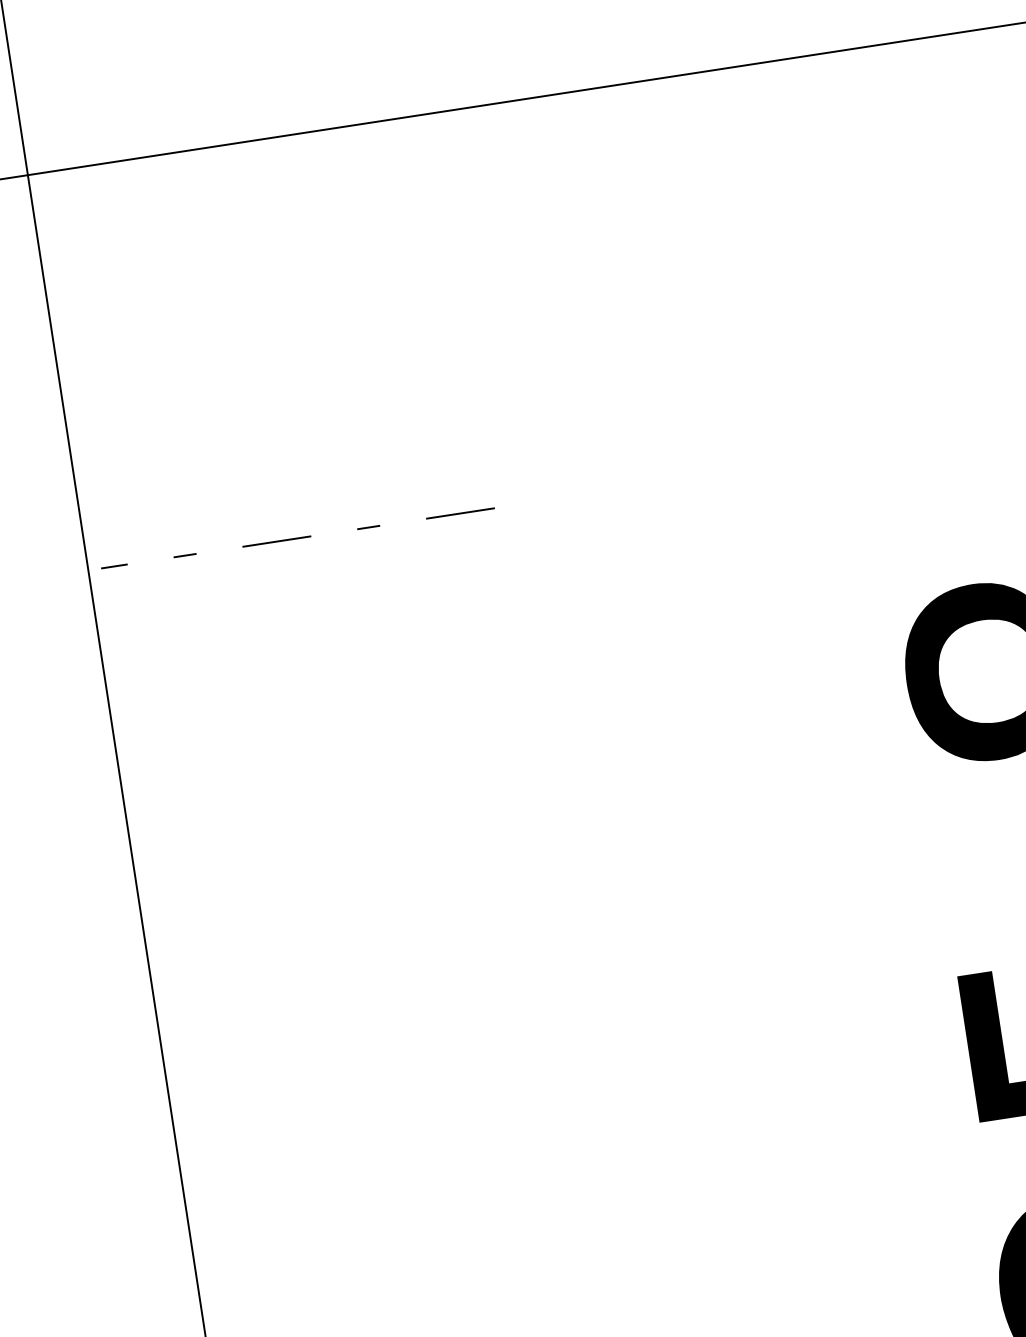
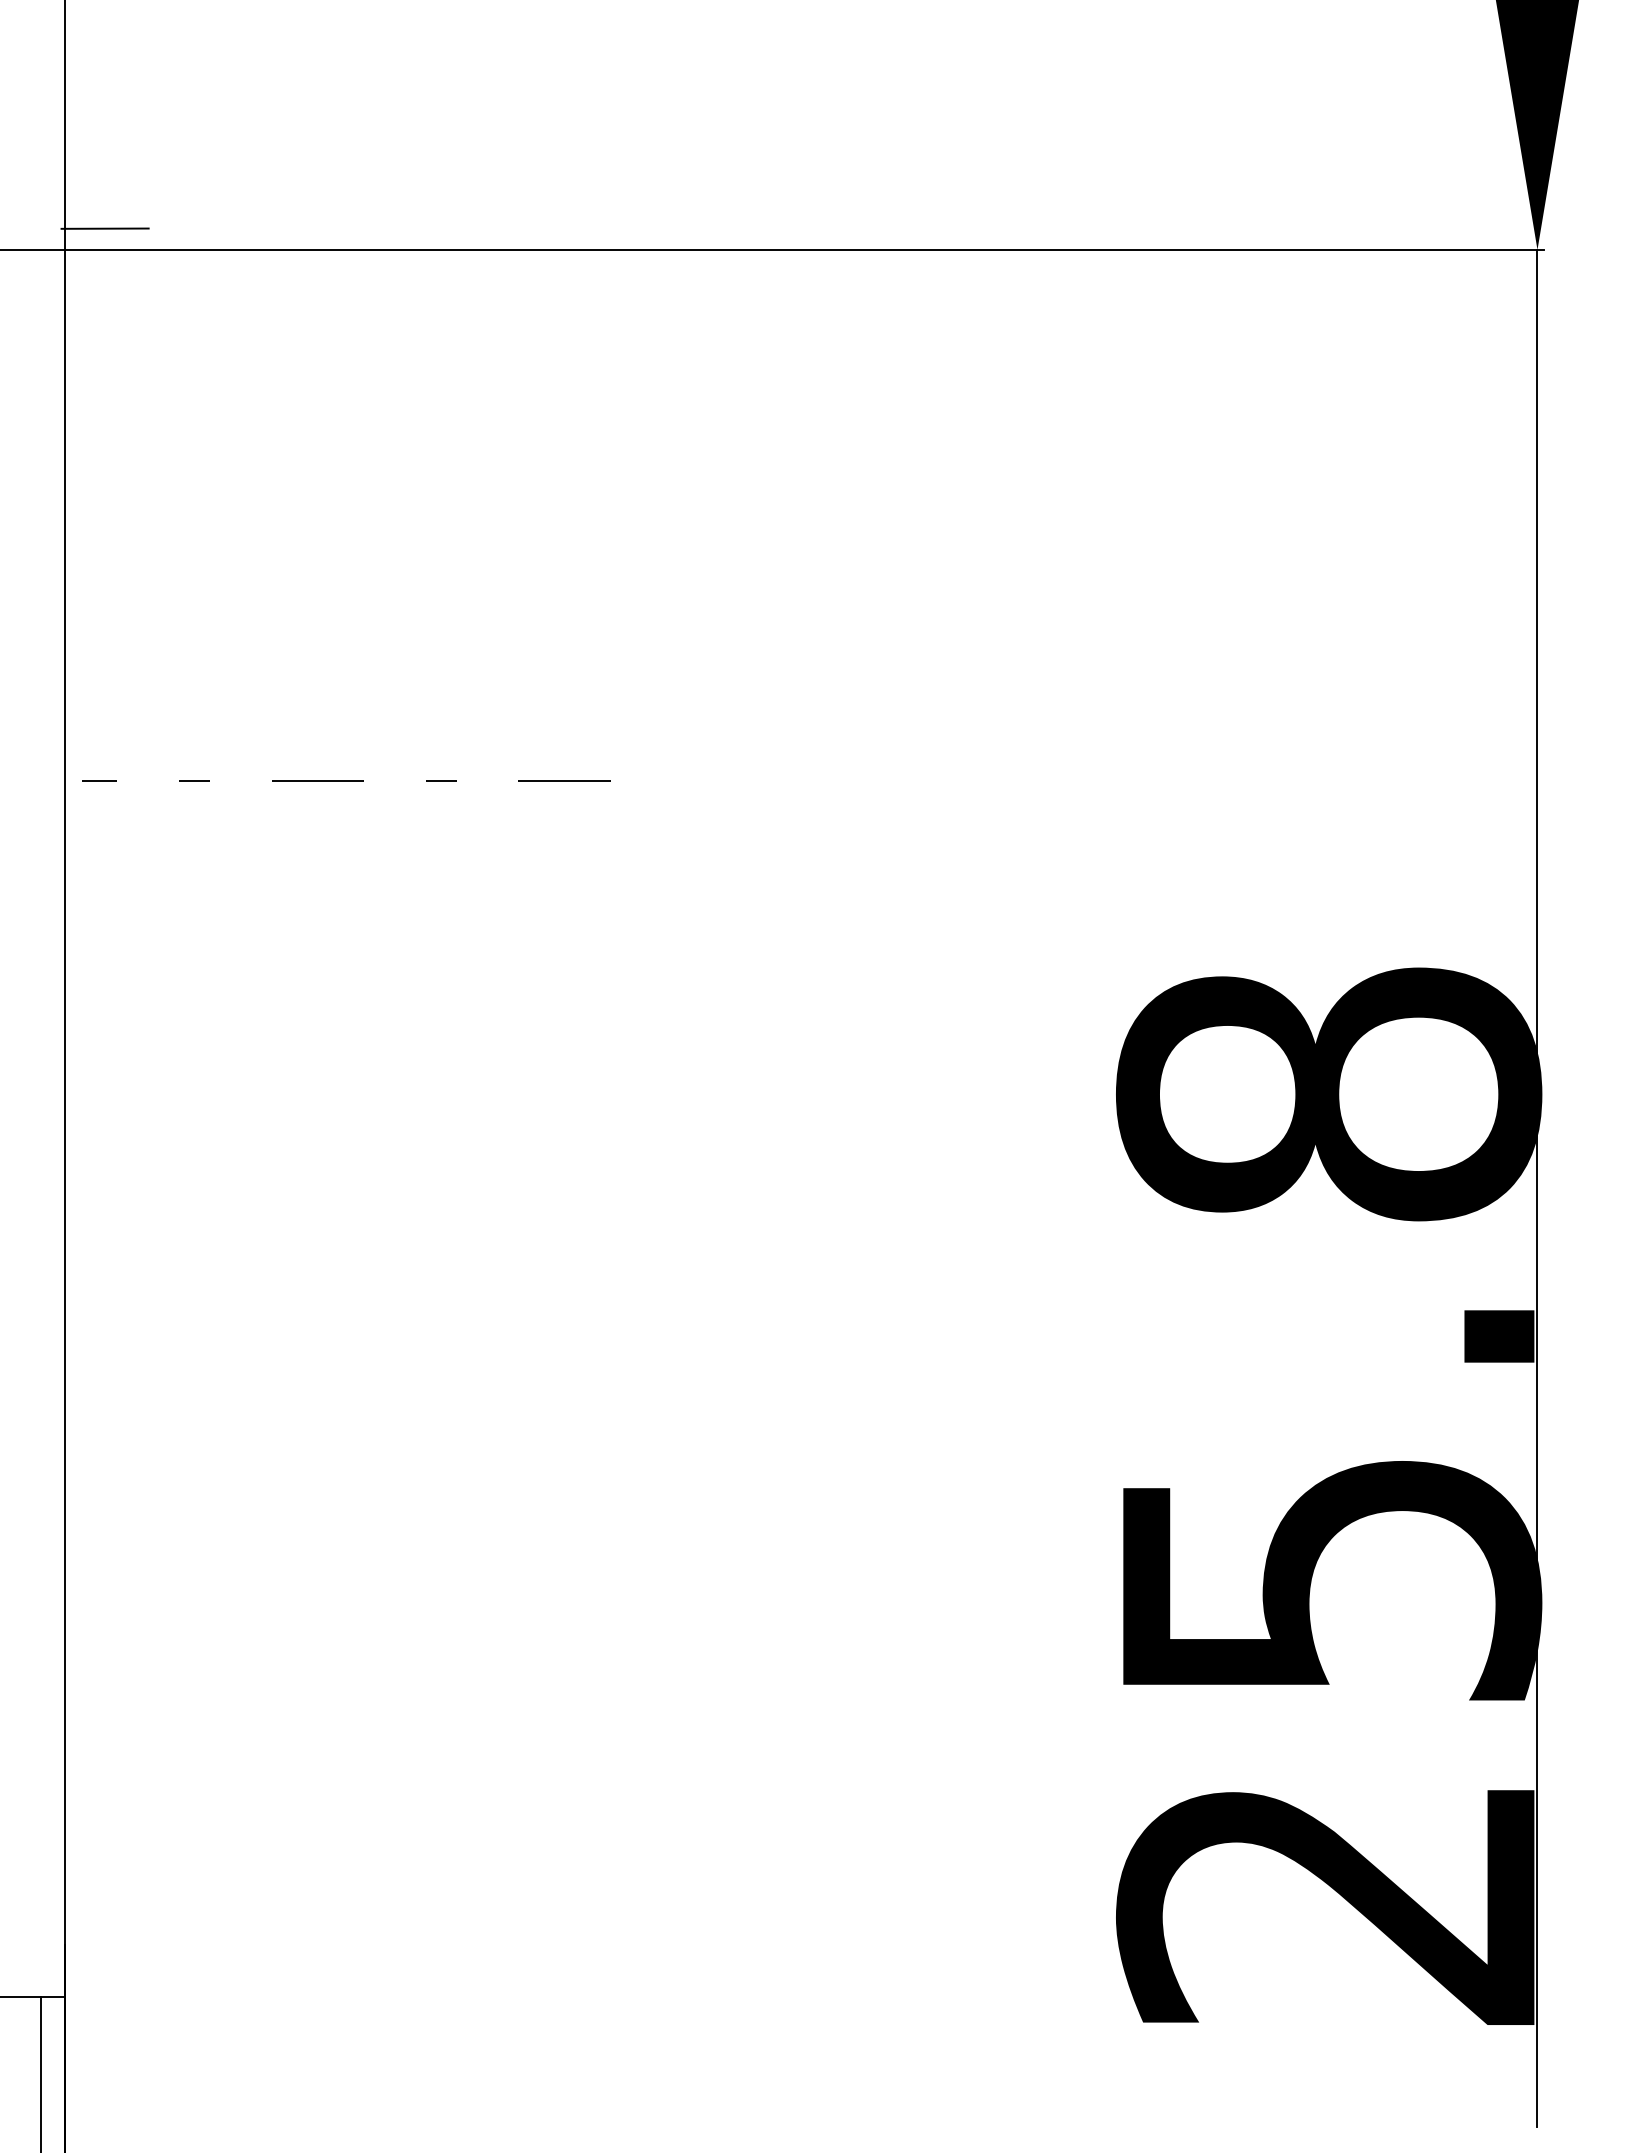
line: (55, 154) -> (104, 228), added

